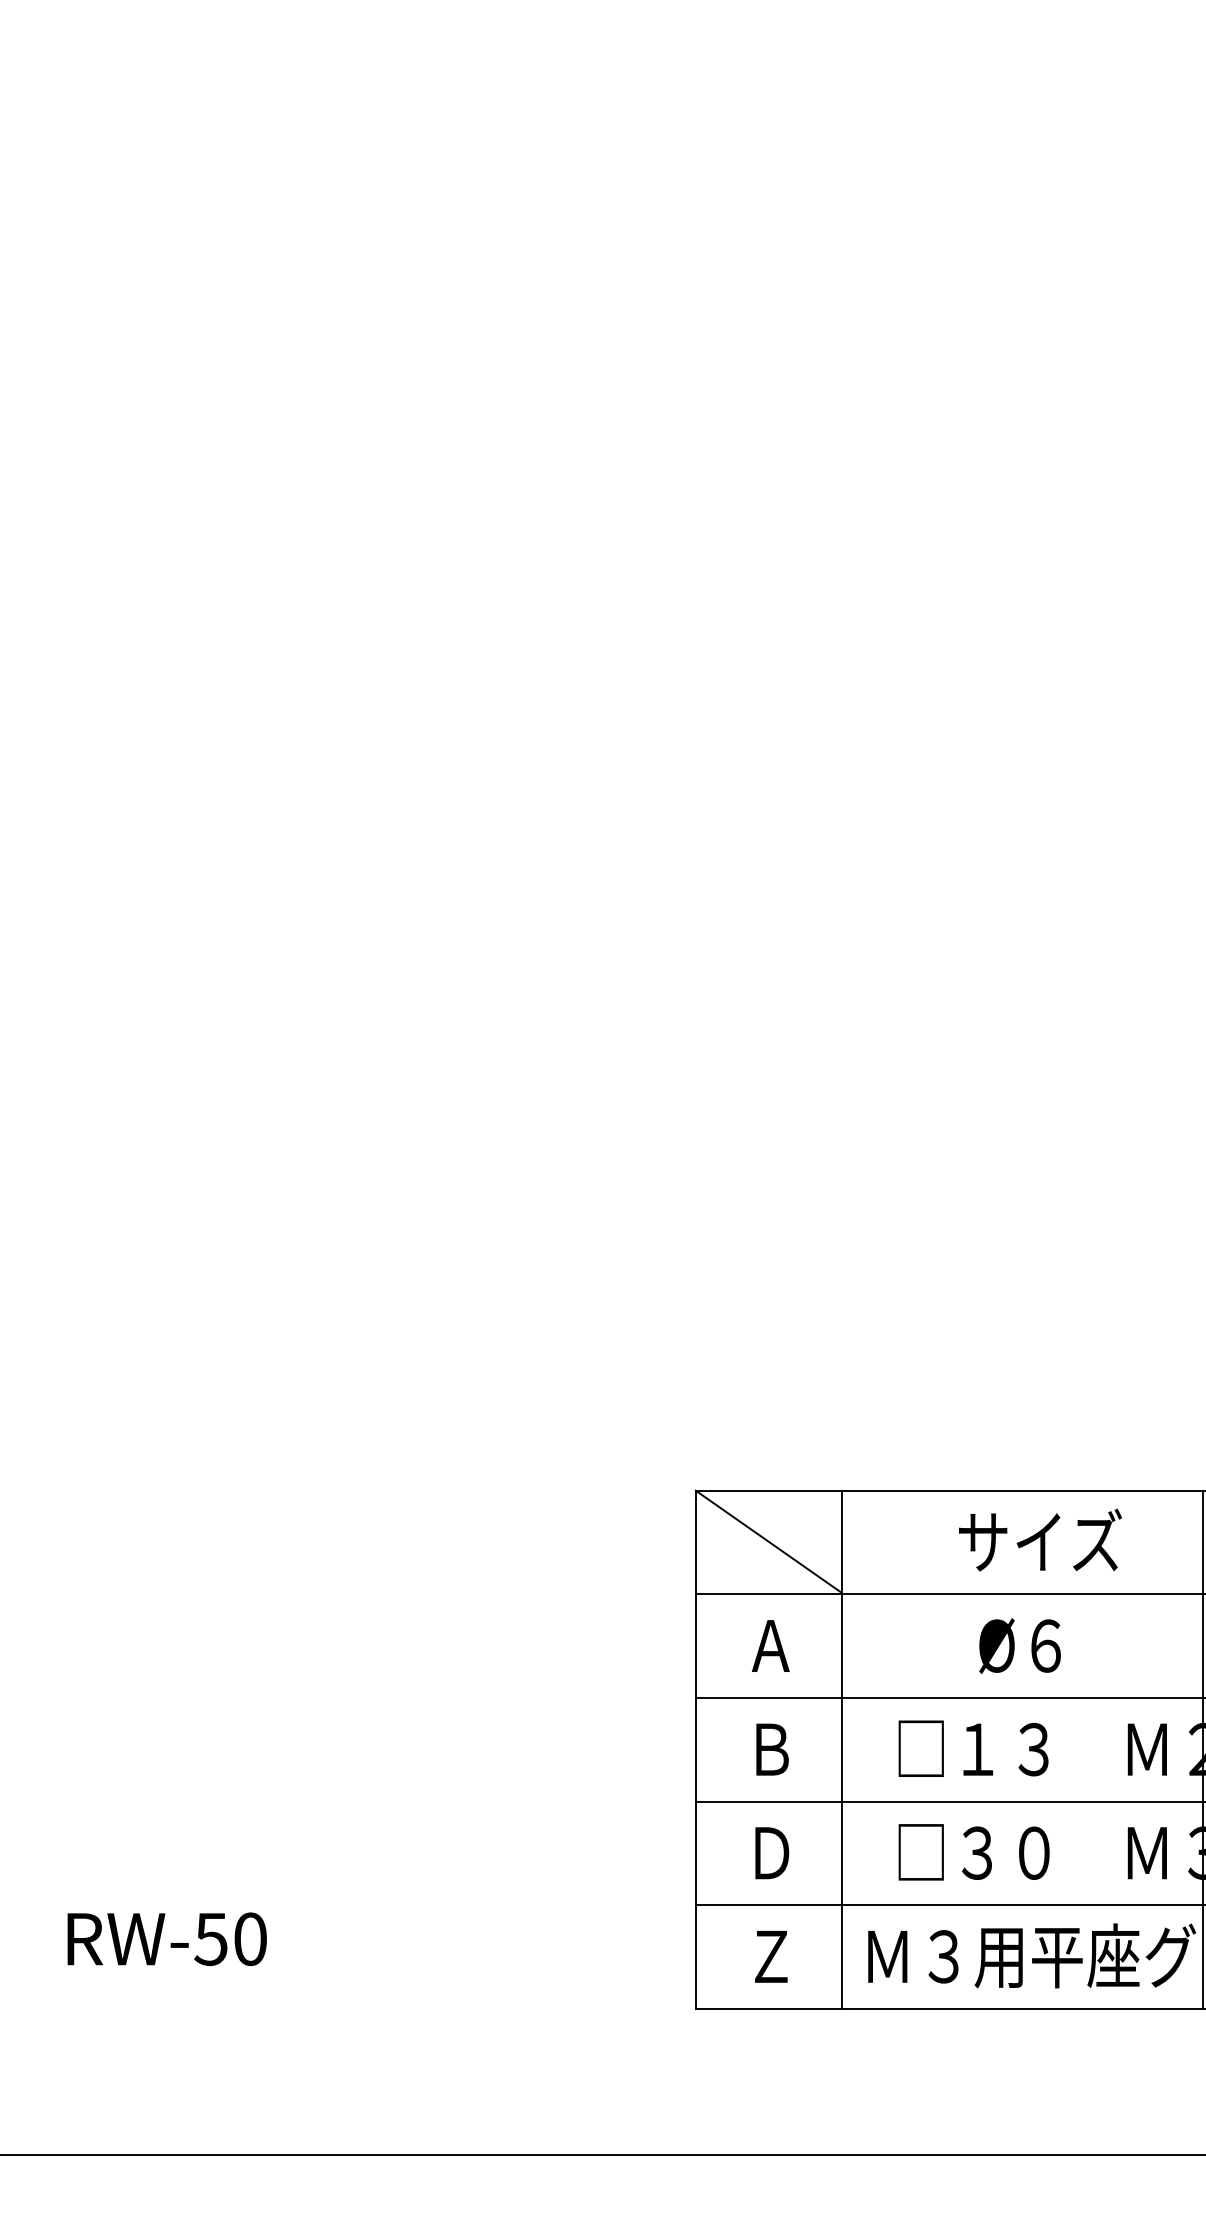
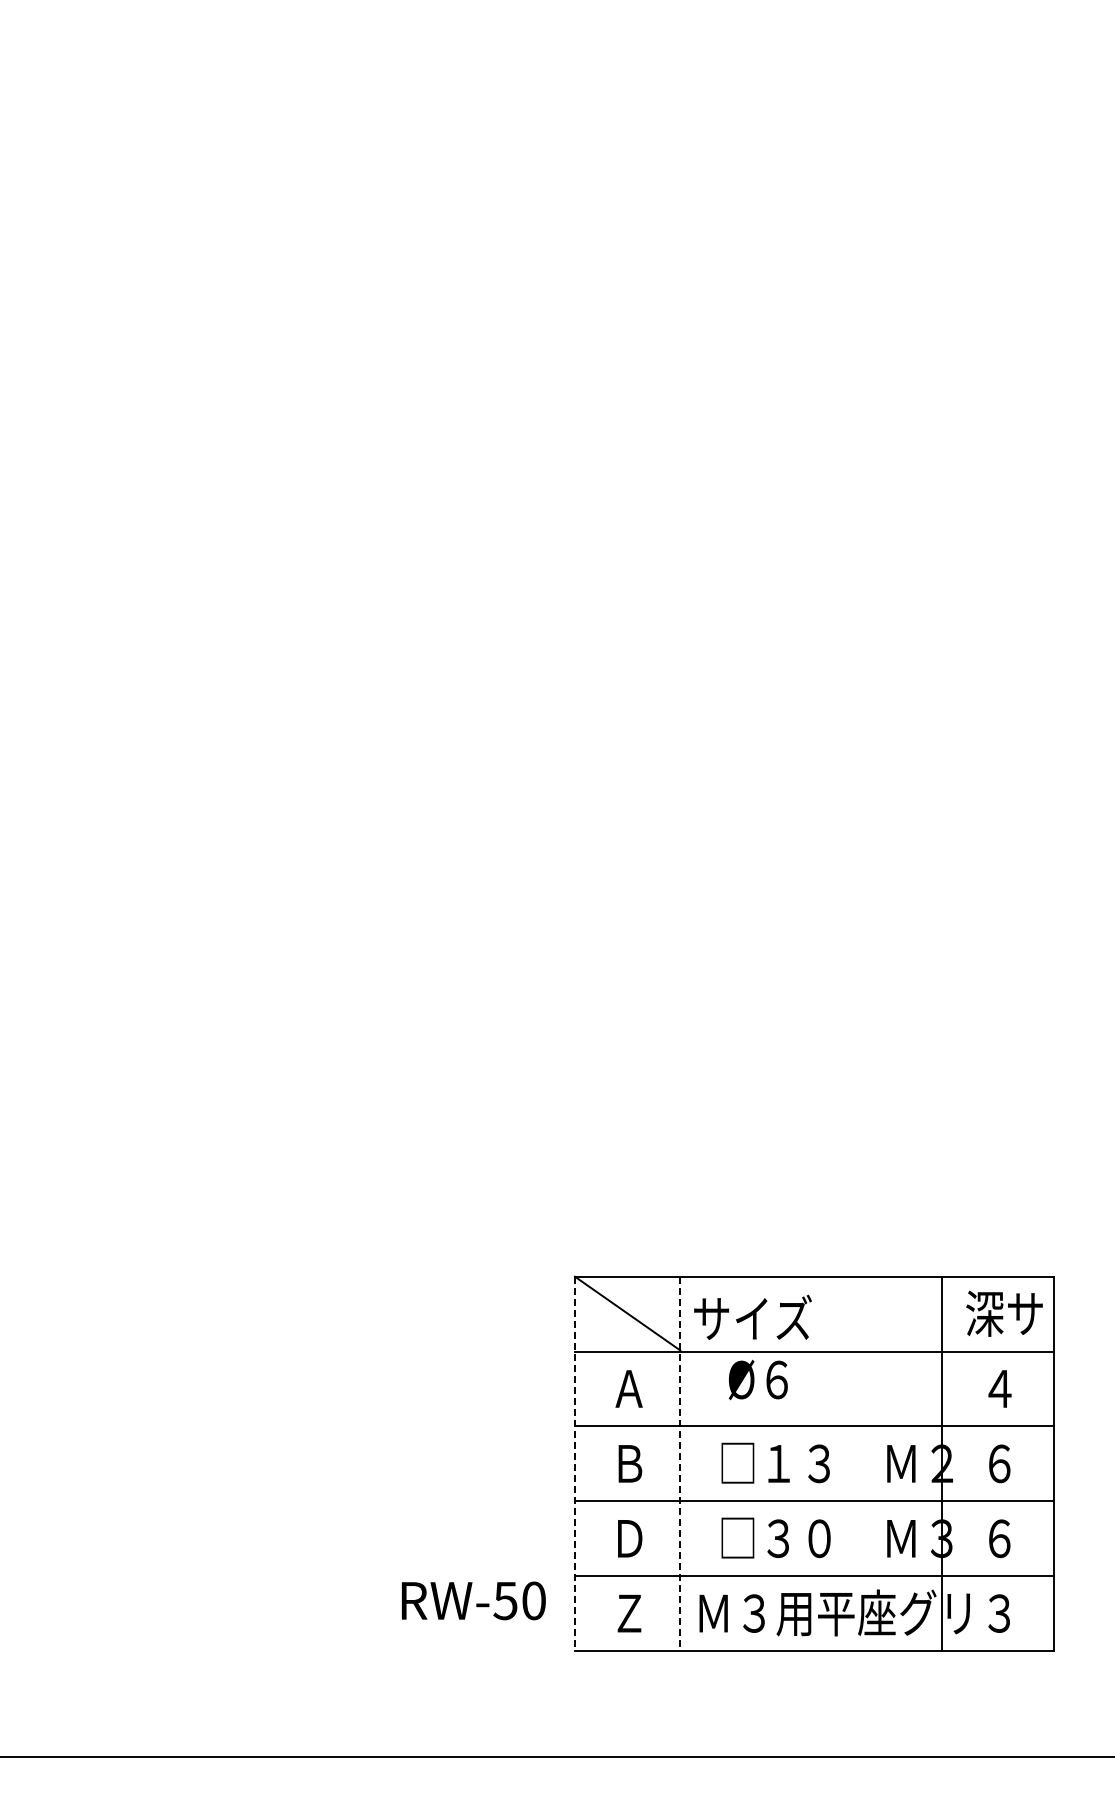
text: (1039, 1538) -> (752, 1316), moved
text: (1018, 1645) -> (757, 1379), moved
line: (695, 1750) -> (574, 1464), solid -> dashed
line: (841, 1750) -> (680, 1464), solid -> dashed
text: (166, 1938) -> (473, 1600), moved

